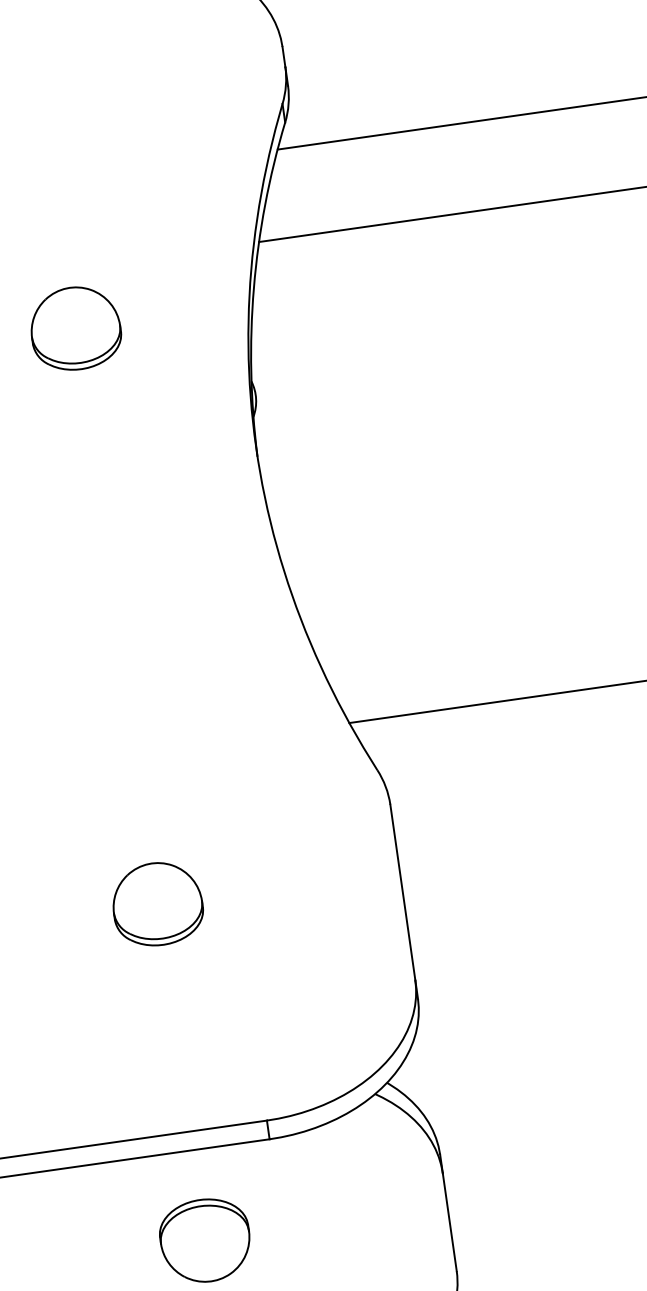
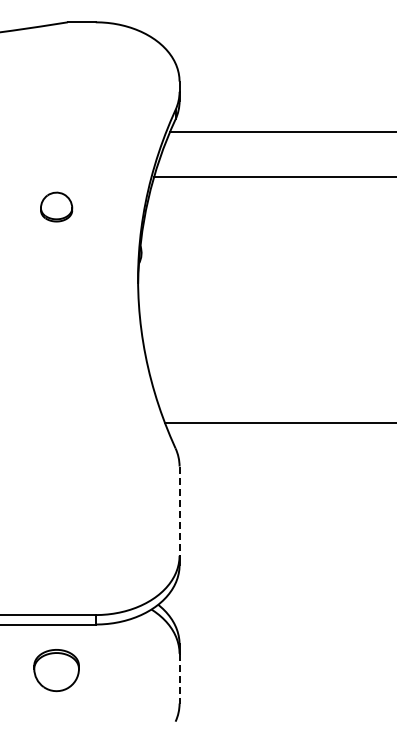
part: (75, 327) -> (56, 206), size x0.7
line: (402, 893) -> (179, 511), solid -> dashed
part: (157, 904) -> (56, 499), removed
line: (449, 1221) -> (179, 678), solid -> dashed

